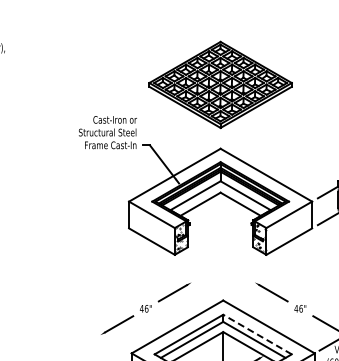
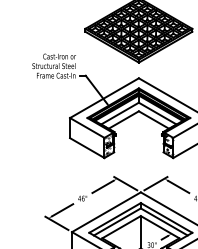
line: (202, 288) -> (125, 183), added
line: (243, 288) -> (156, 183), added
line: (257, 334) -> (166, 217), dashed -> solid
line: (111, 341) -> (56, 223), added

